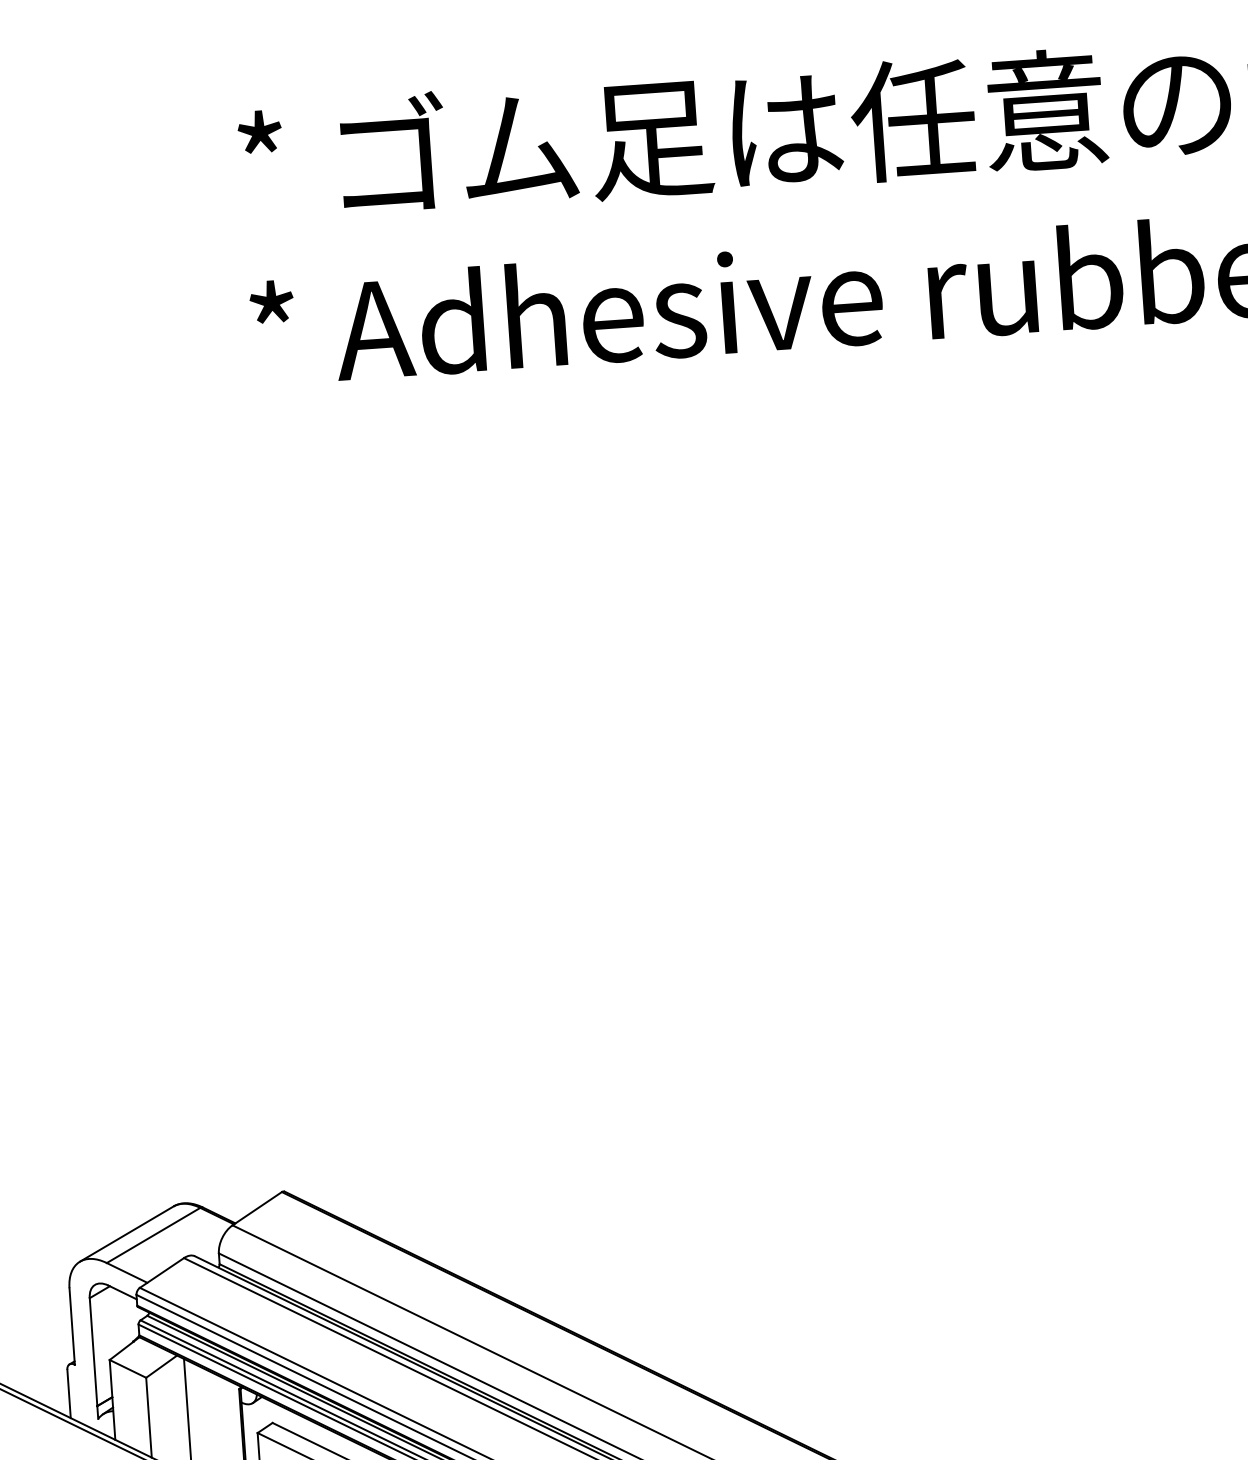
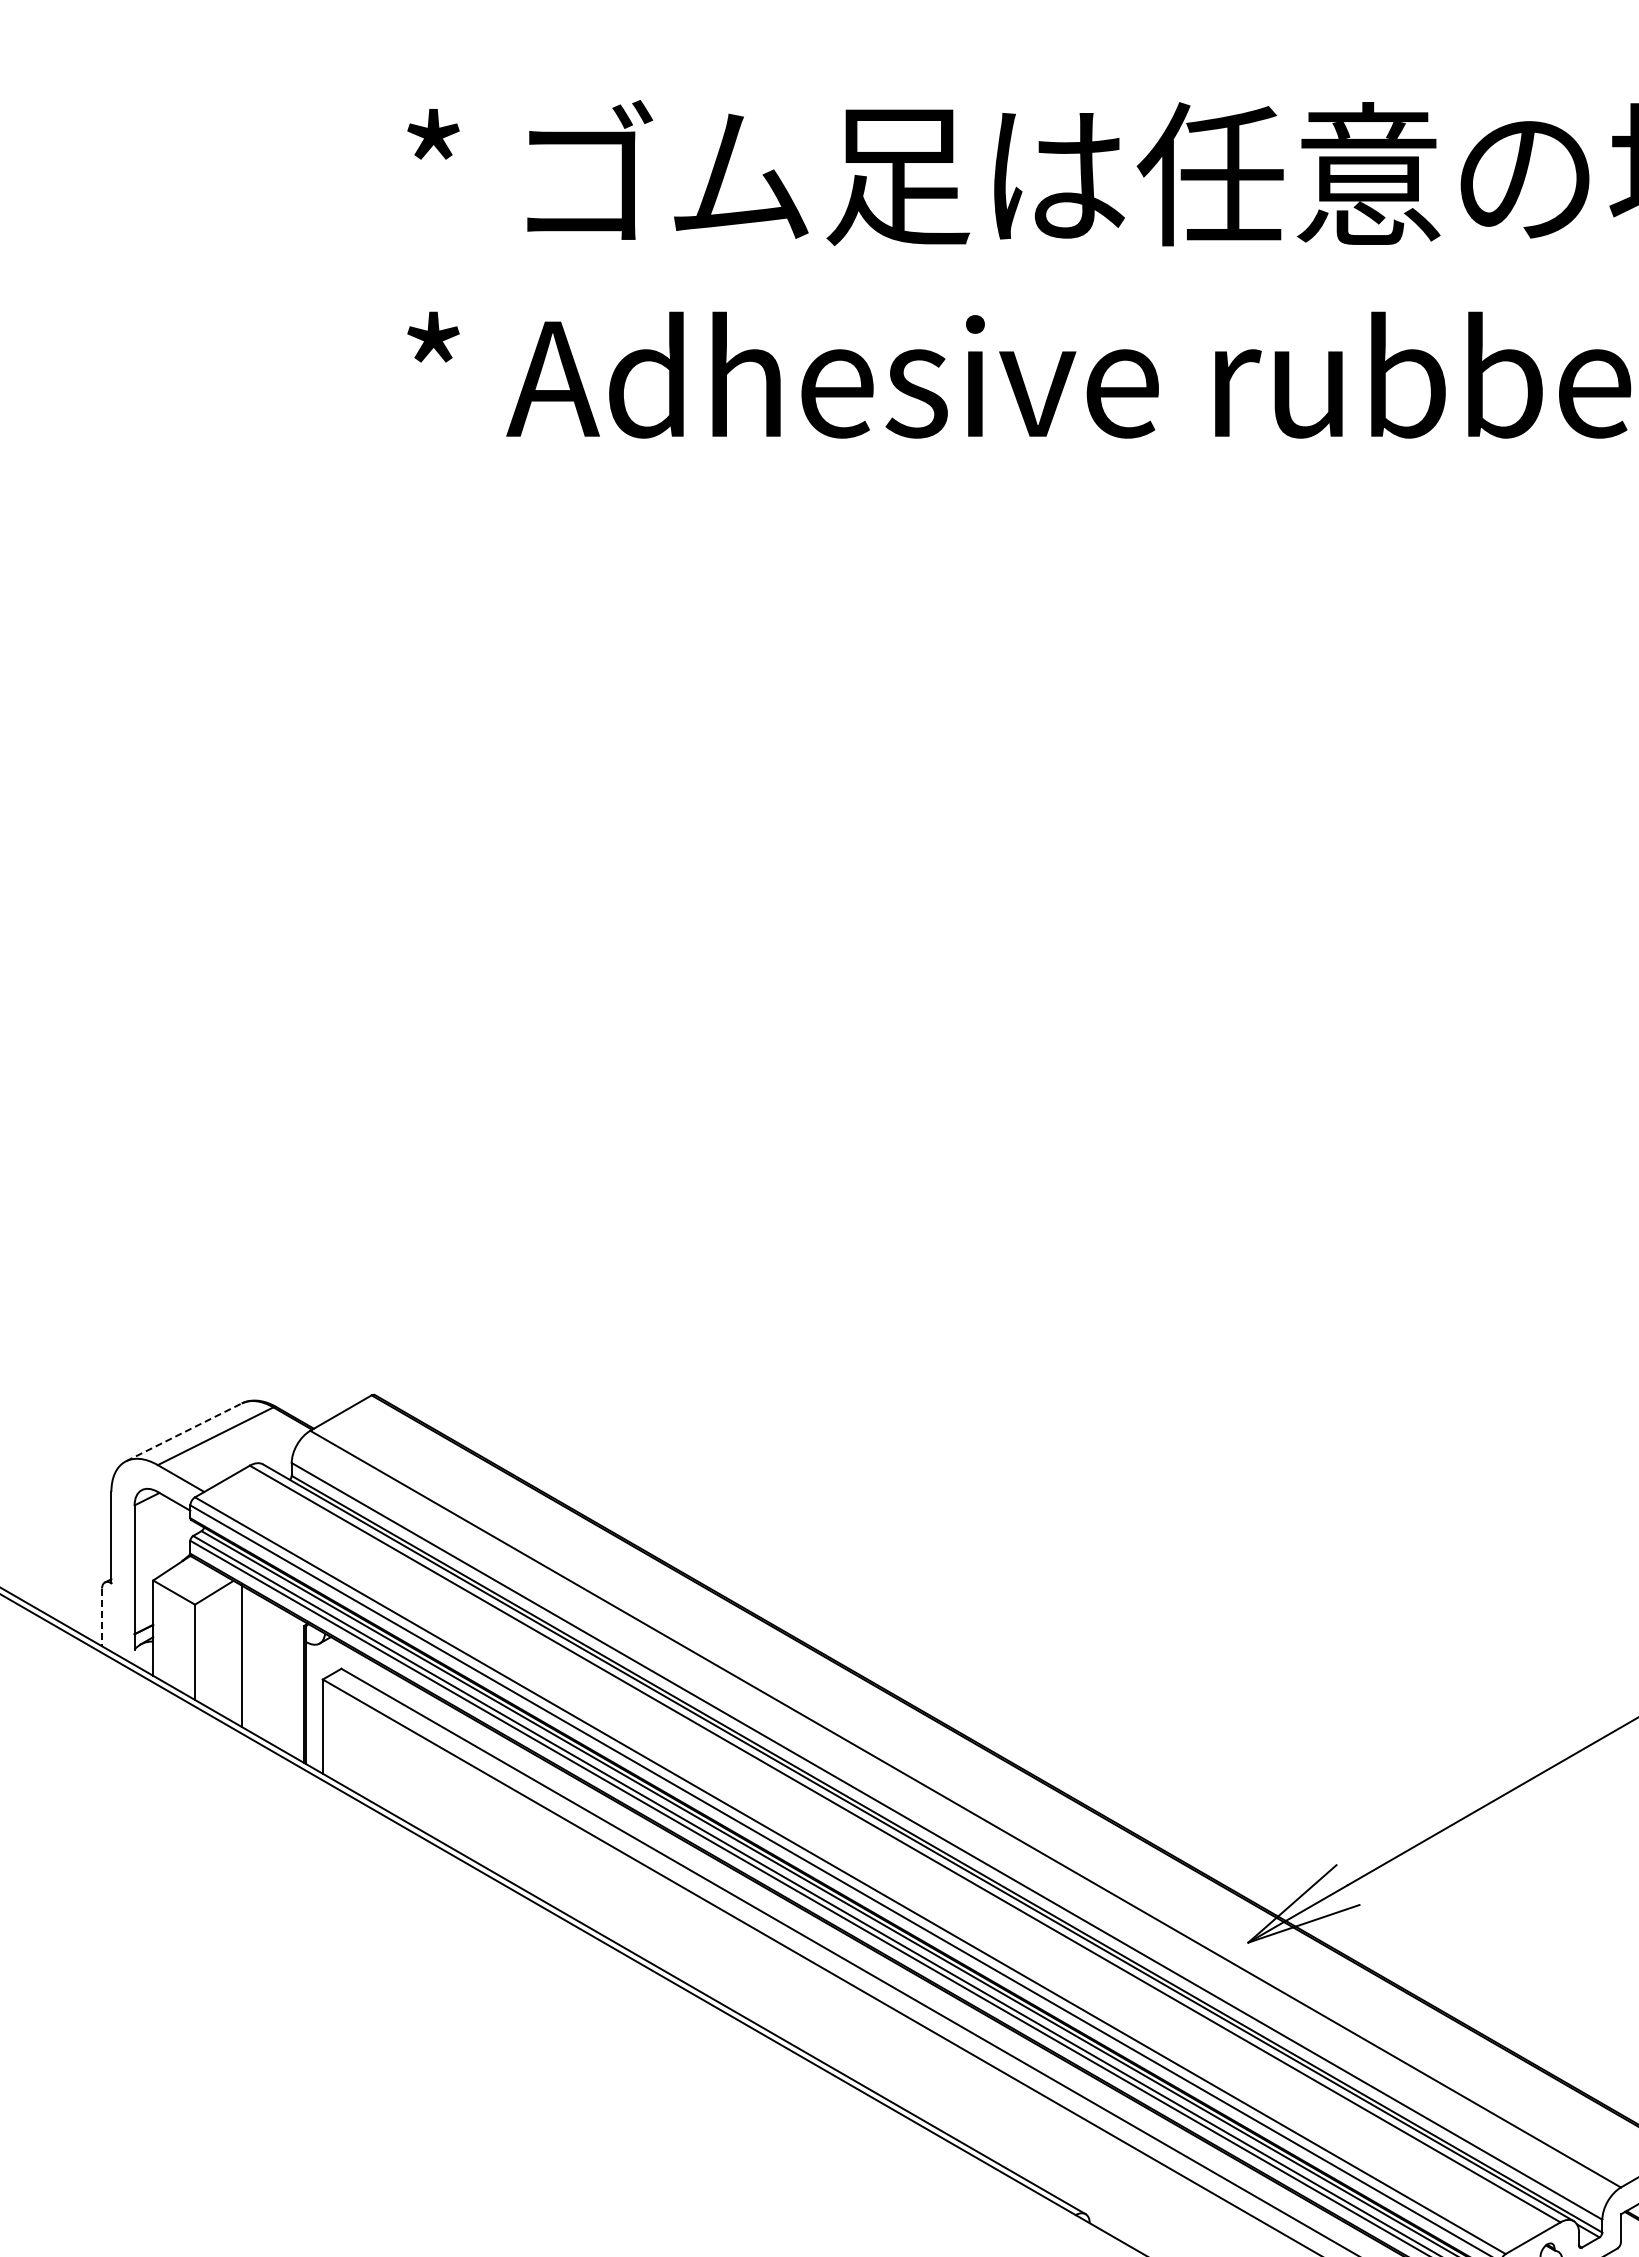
line: (127, 1234) -> (184, 1432), solid -> dashed
line: (69, 1393) -> (102, 1617), solid -> dashed

